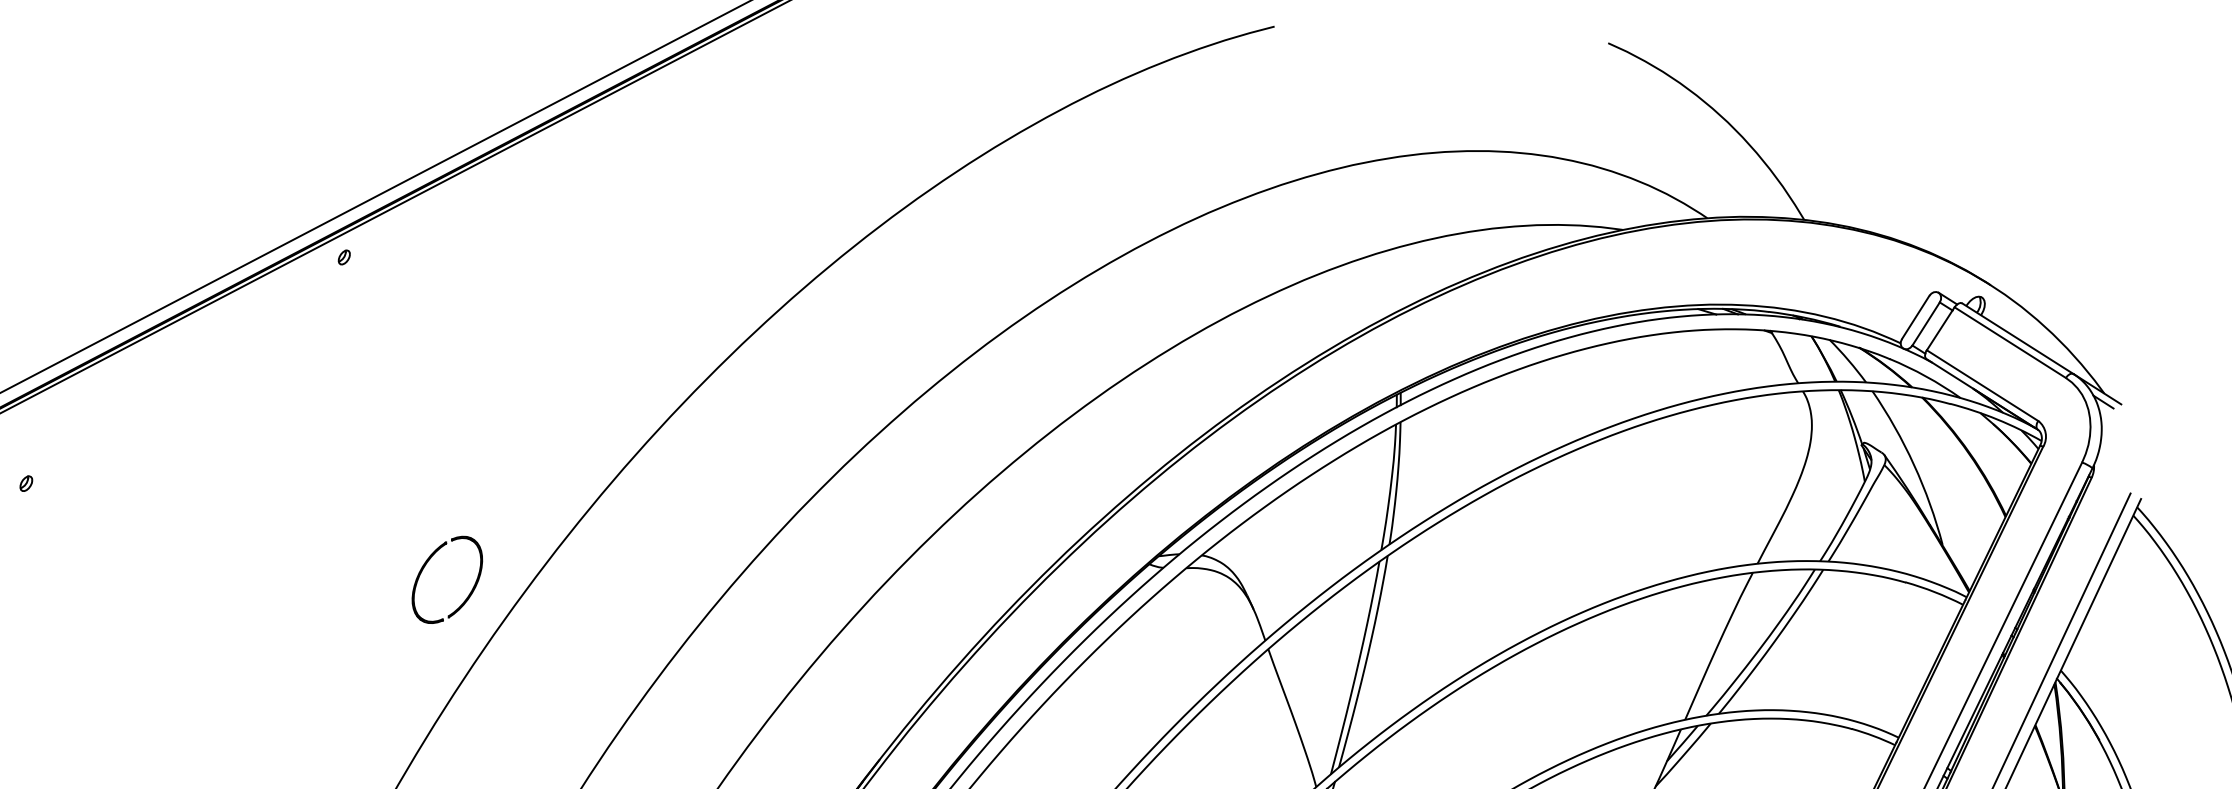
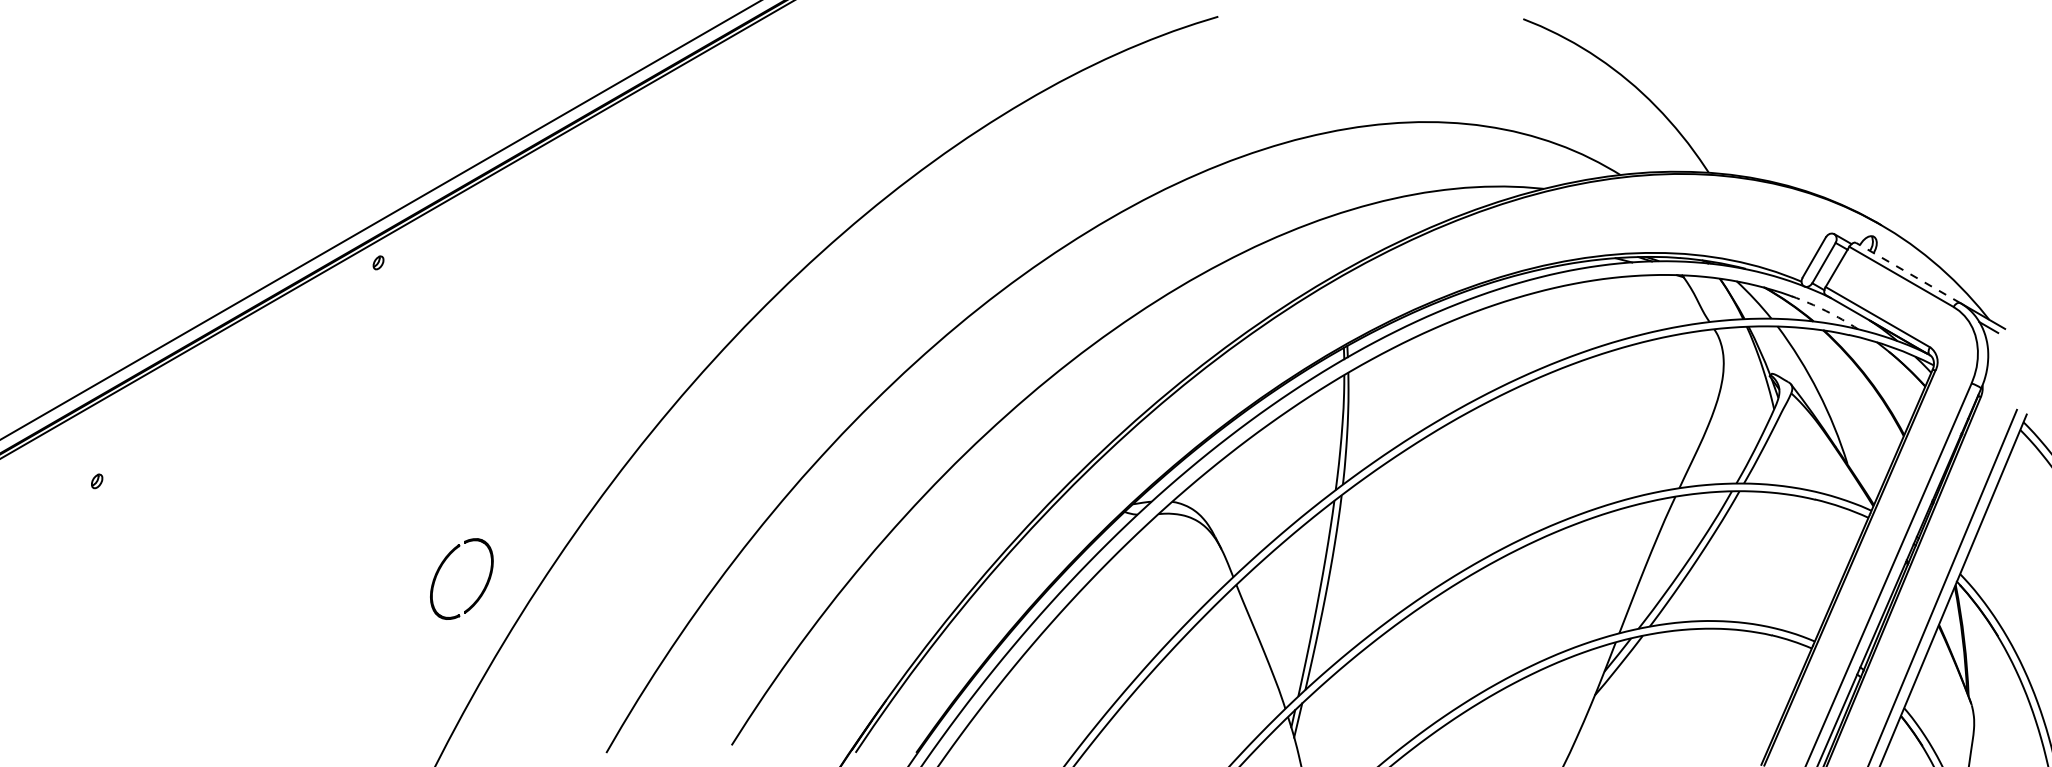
line: (2017, 338) -> (1907, 272), solid -> dashed
arc: (1926, 376) -> (1826, 310), solid -> dashed
part: (427, 563) -> (443, 564), moved

